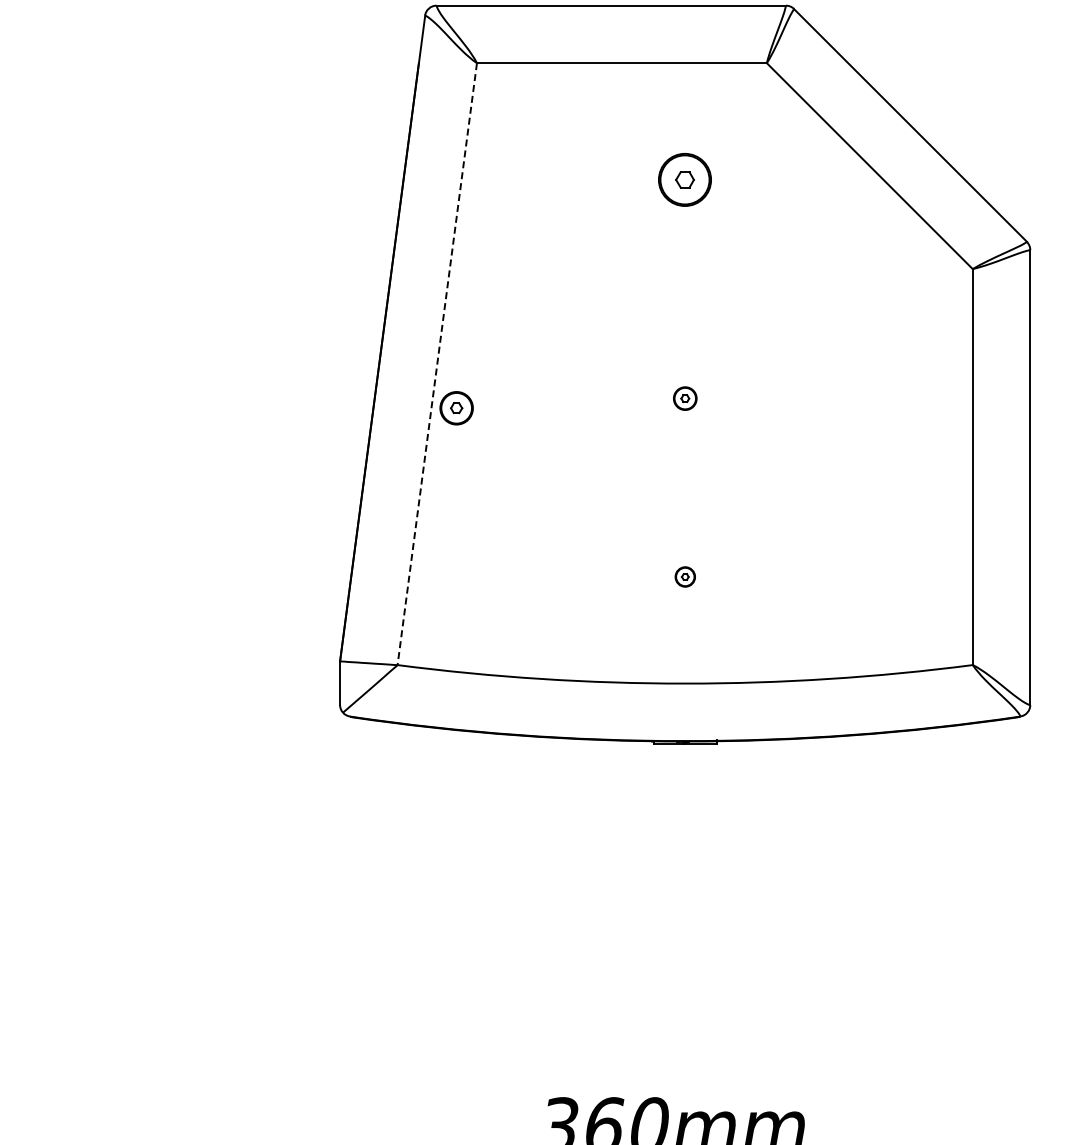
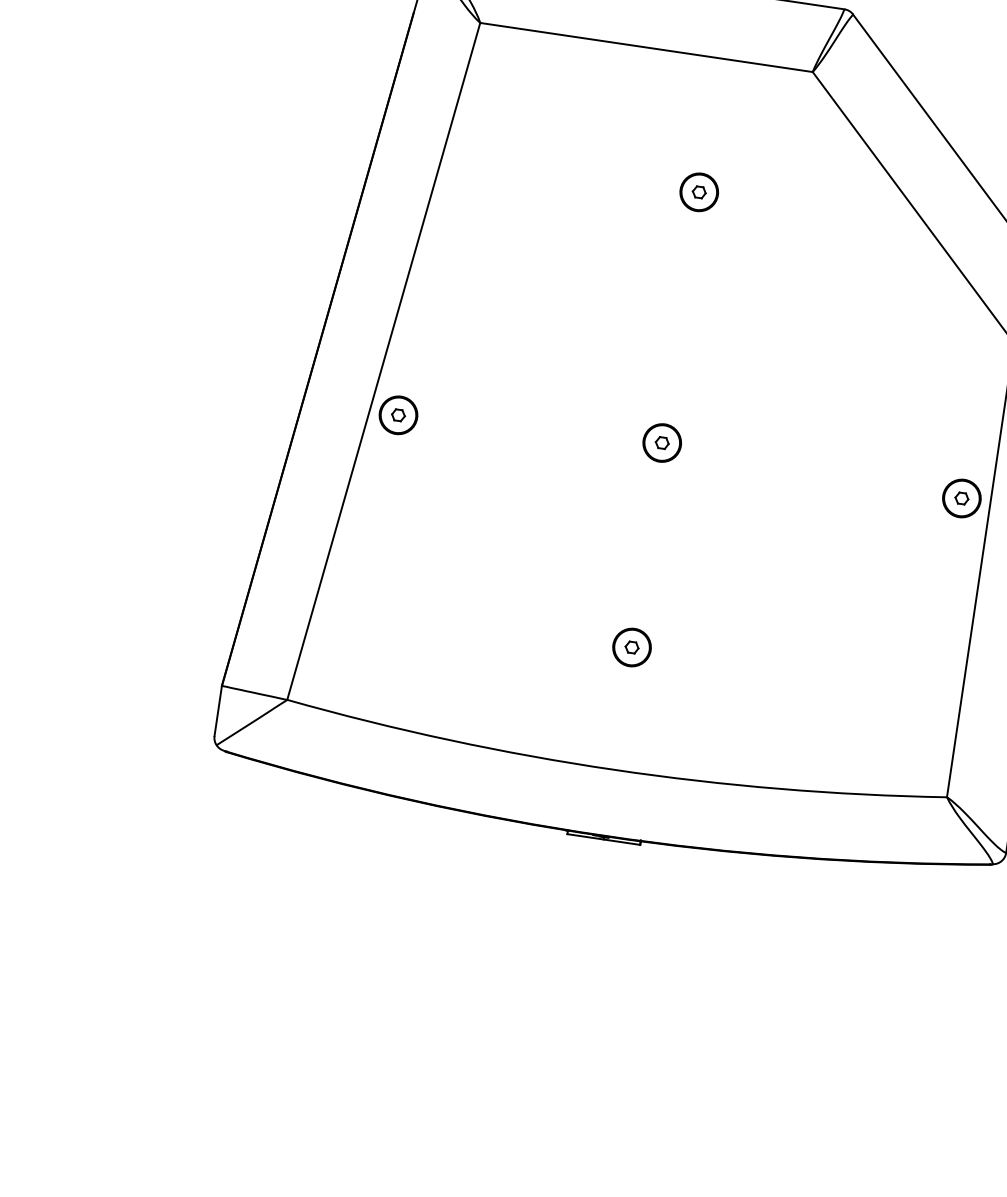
part: (685, 180) -> (699, 192), size x0.62
line: (437, 364) -> (383, 361), dashed -> solid
part: (685, 398) -> (662, 442), size x1.43
part: (947, 408) -> (961, 498), added
part: (685, 576) -> (632, 647), size x1.67

